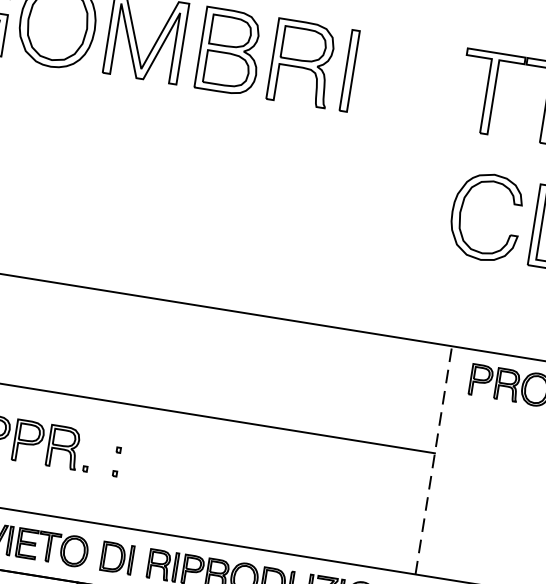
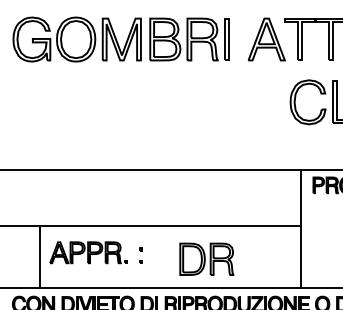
part: (425, 82) -> (266, 39), added
line: (434, 458) -> (301, 228), dashed -> solid
part: (241, 487) -> (206, 258), added

